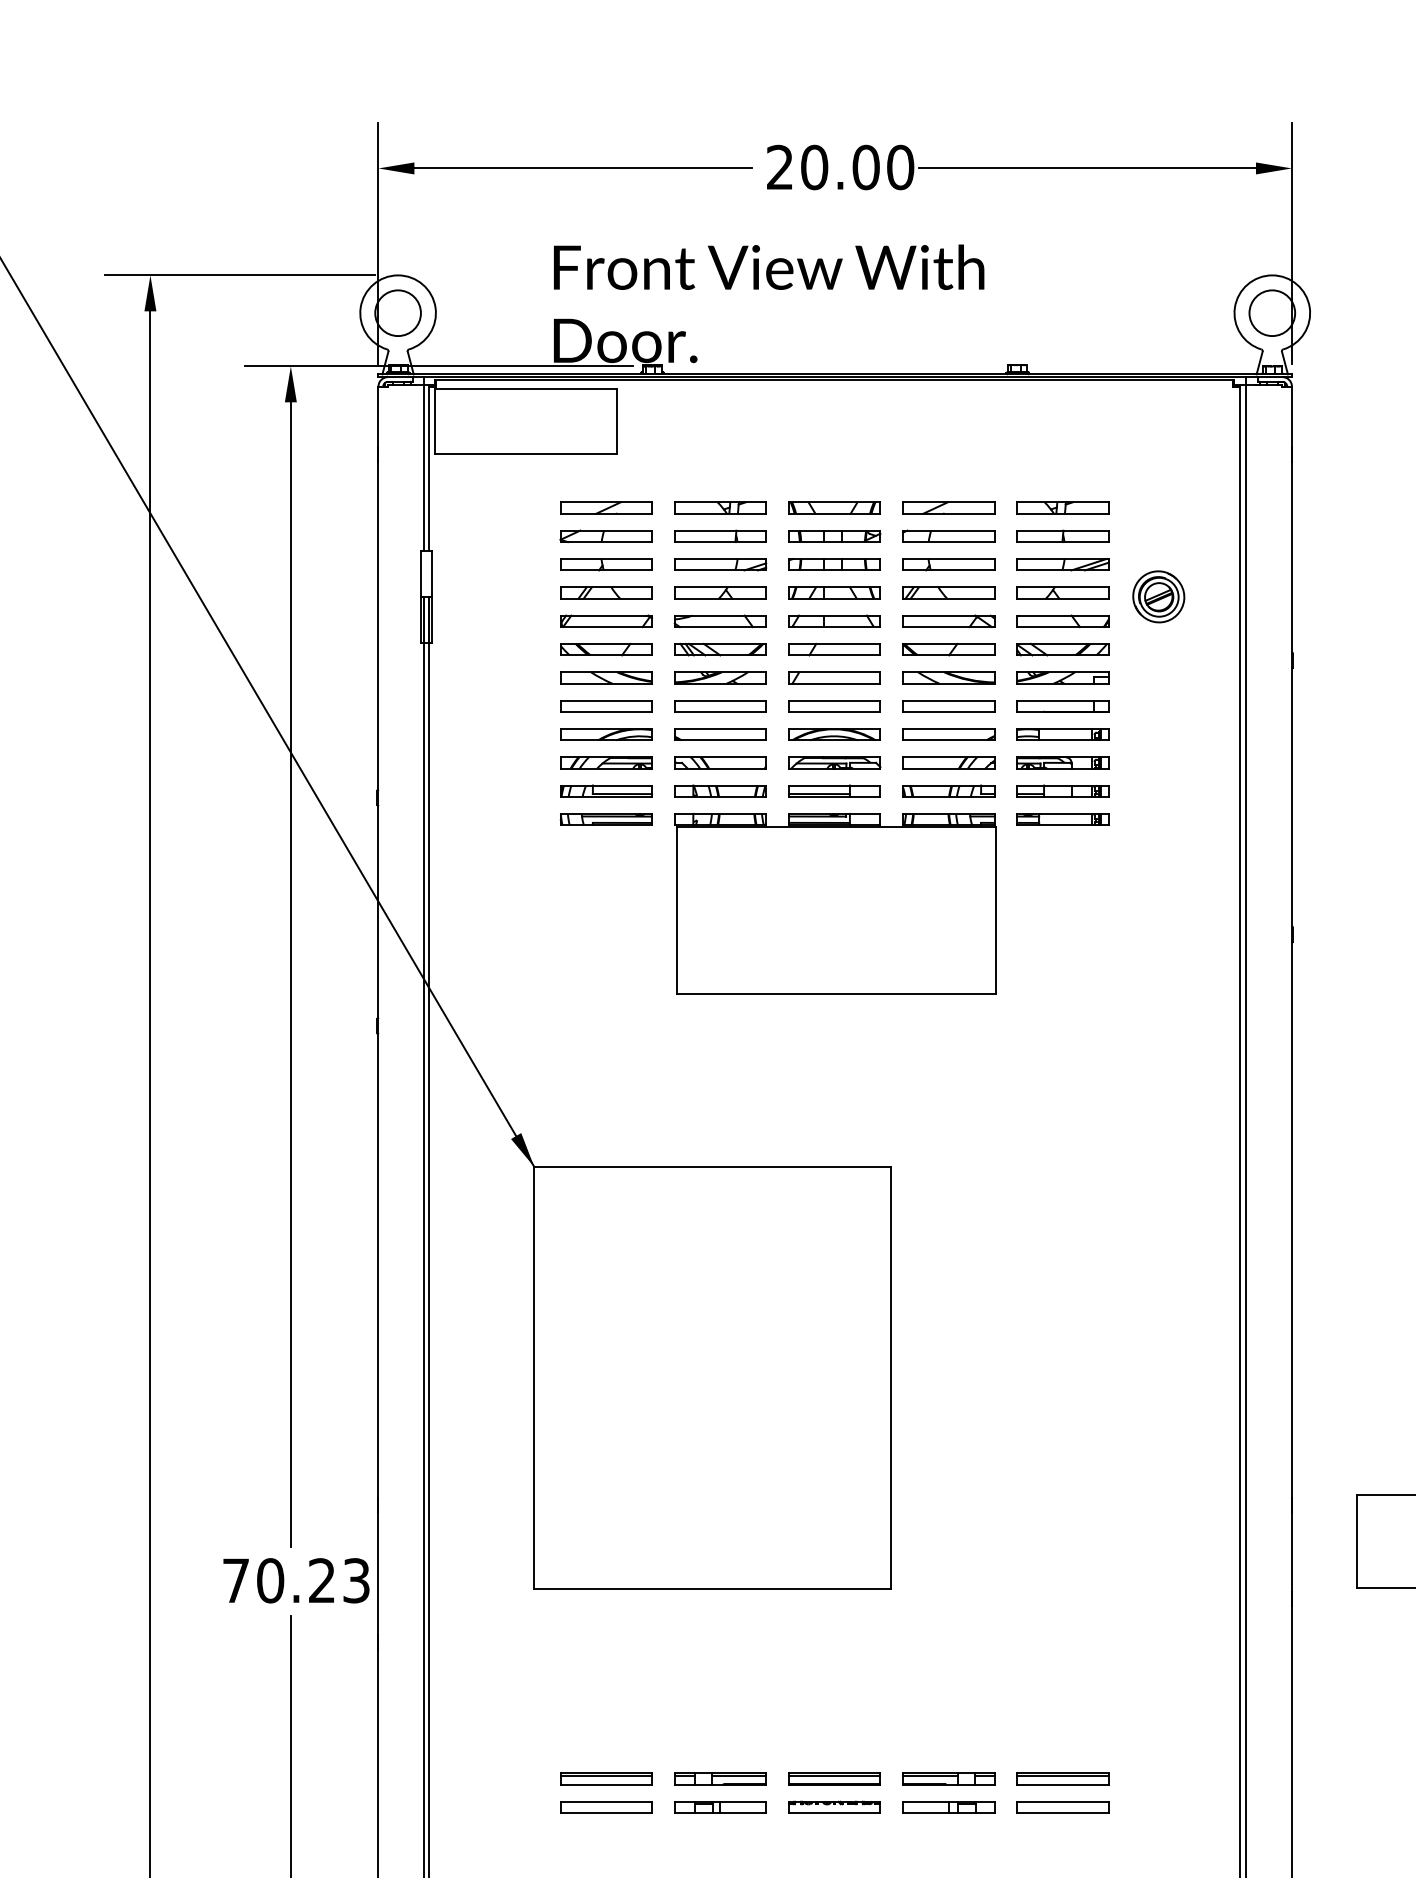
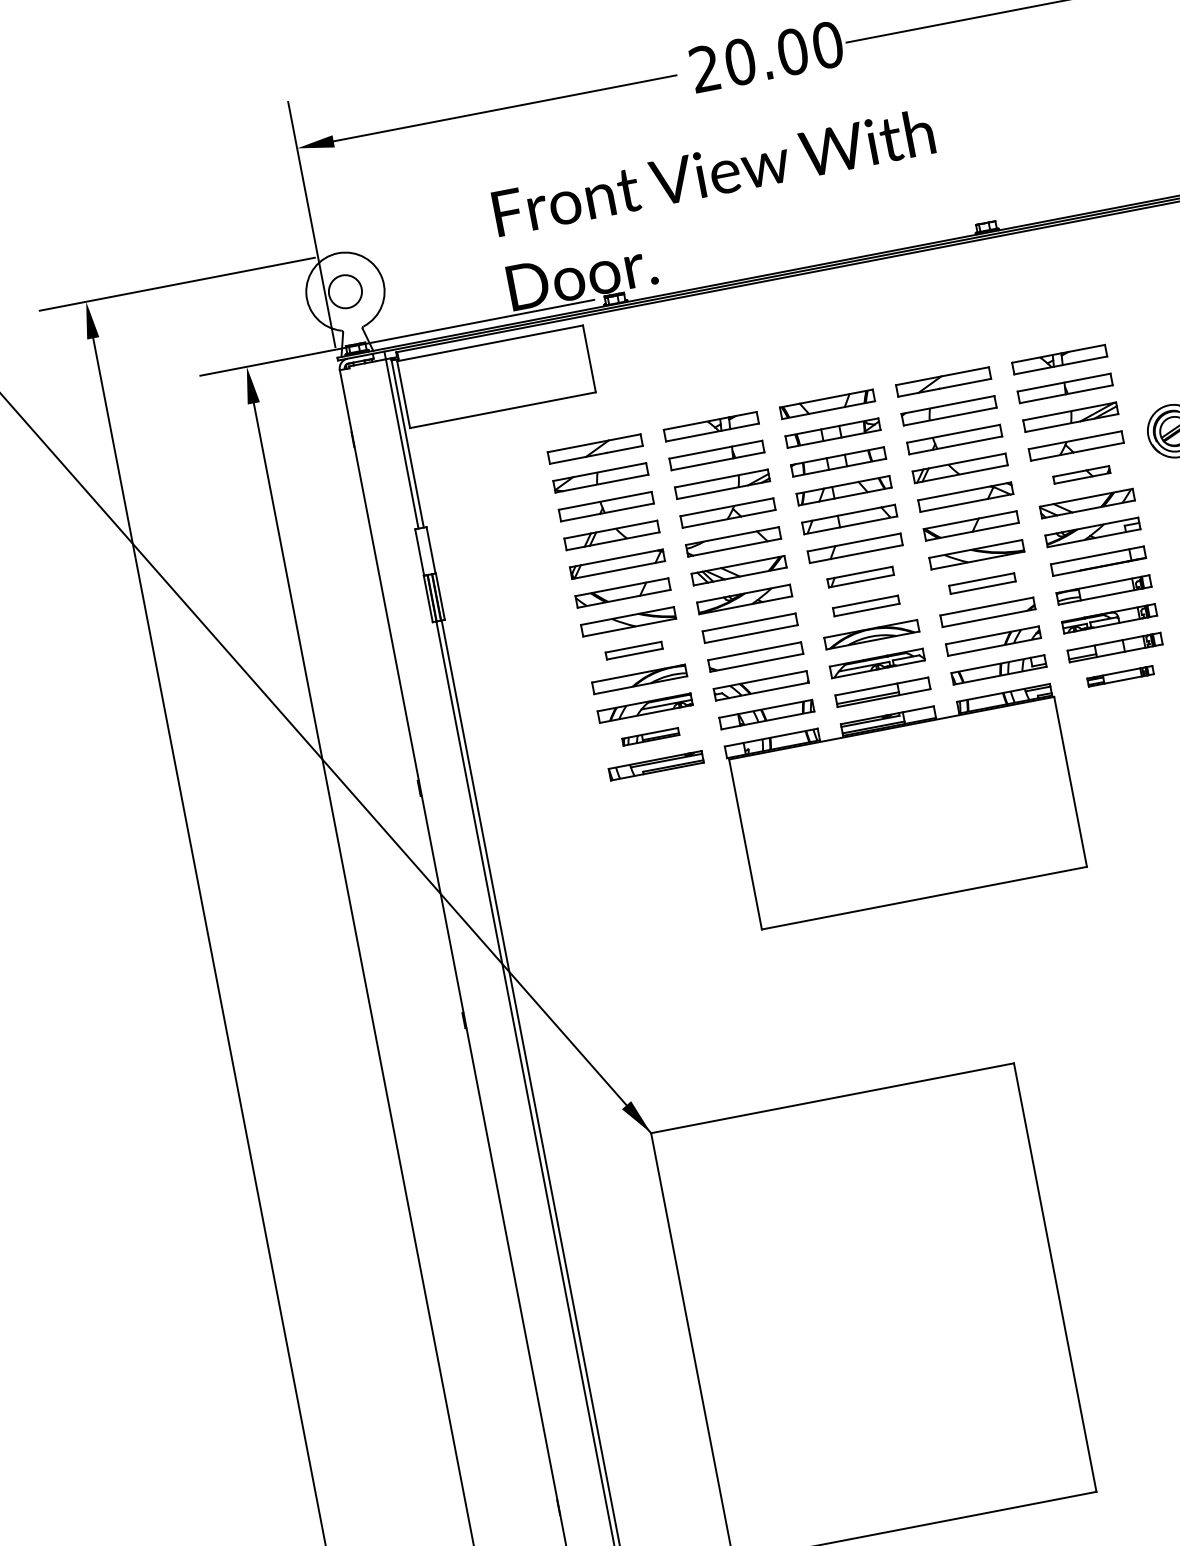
circle: (397, 313) -> (344, 292), size x0.7
part: (1062, 621) -> (1081, 475), size x0.6
part: (834, 677) -> (860, 576), size x0.7
part: (606, 706) -> (634, 650), size x0.6
part: (834, 706) -> (866, 606), size x0.7
part: (948, 706) -> (982, 583), size x0.7
part: (606, 790) -> (650, 736), size x0.6
part: (1062, 819) -> (1120, 676), size x0.7

